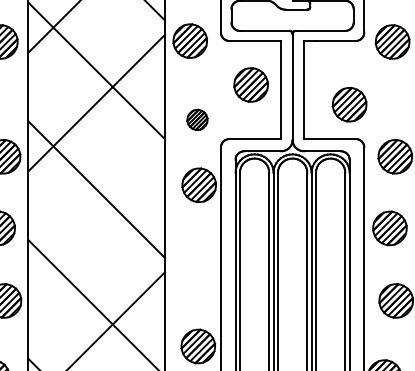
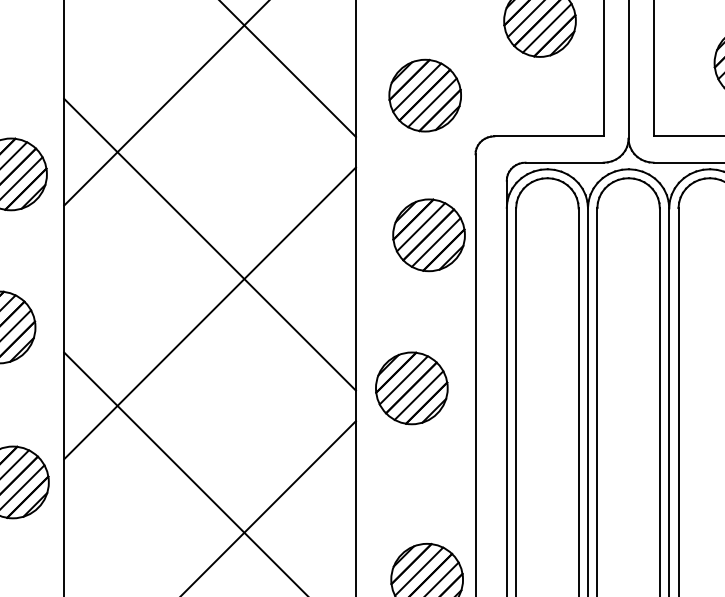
part: (197, 119) -> (425, 94), size x1.67
line: (96, 221) -> (209, 312), added
part: (190, 256) -> (410, 387), added

